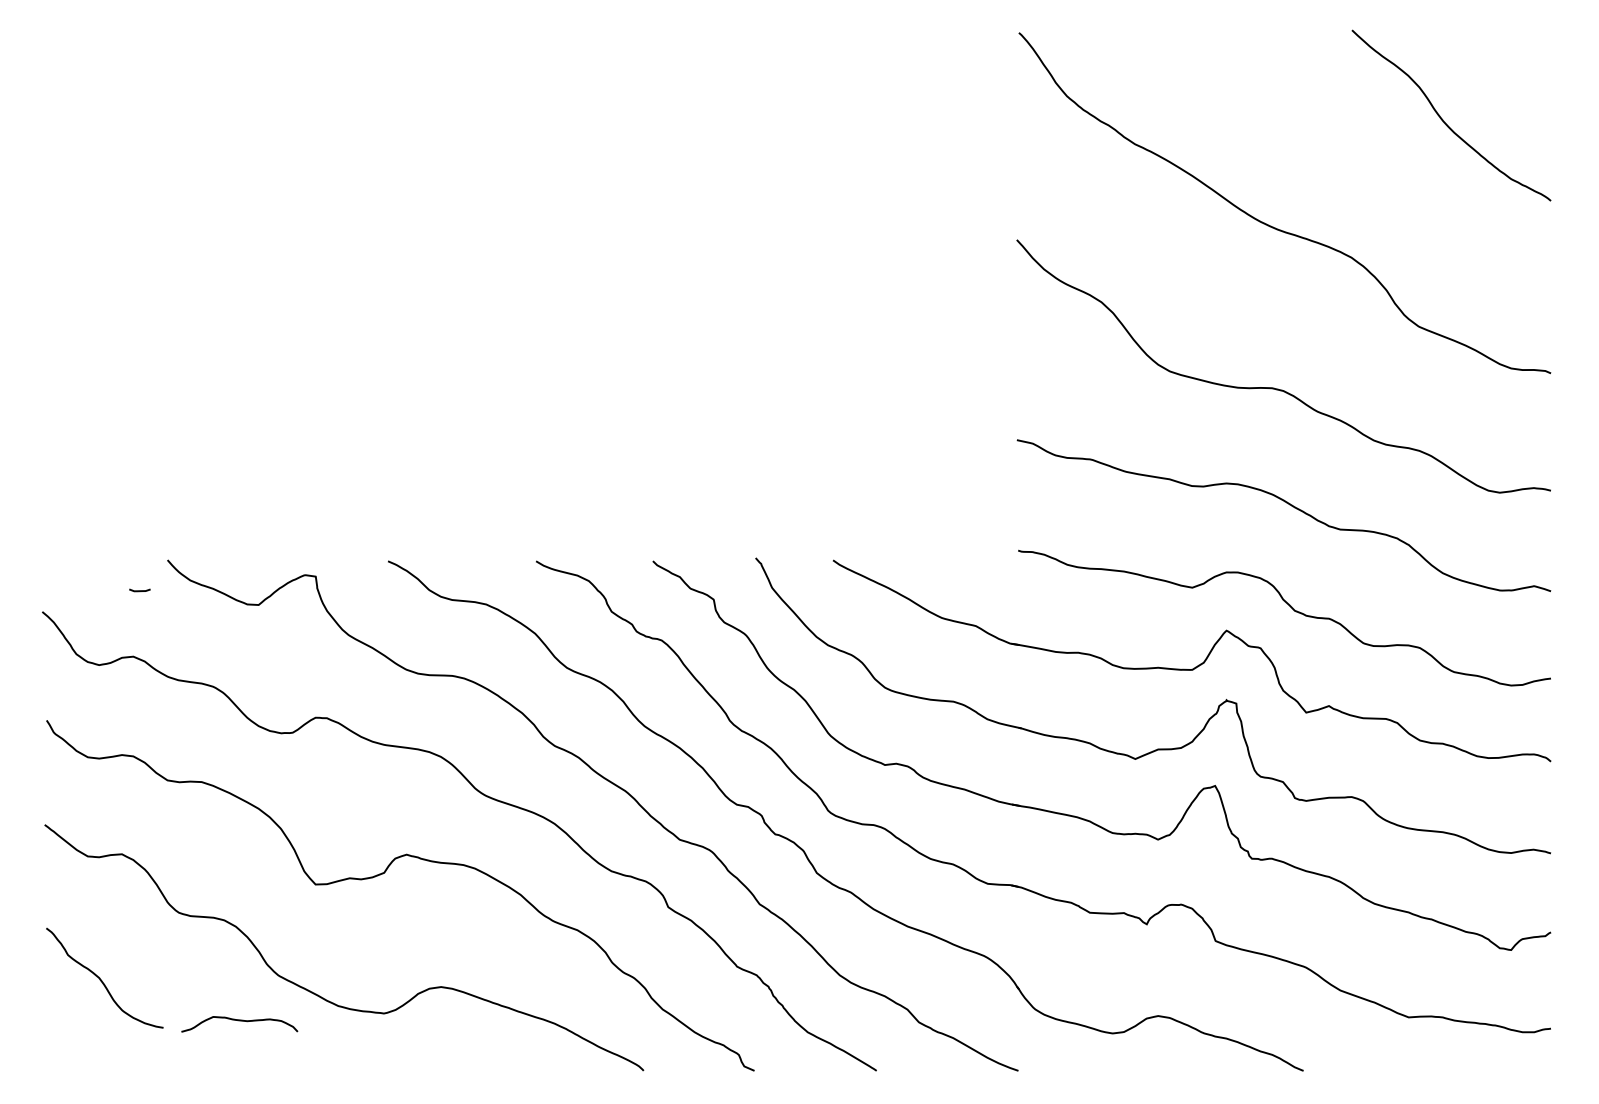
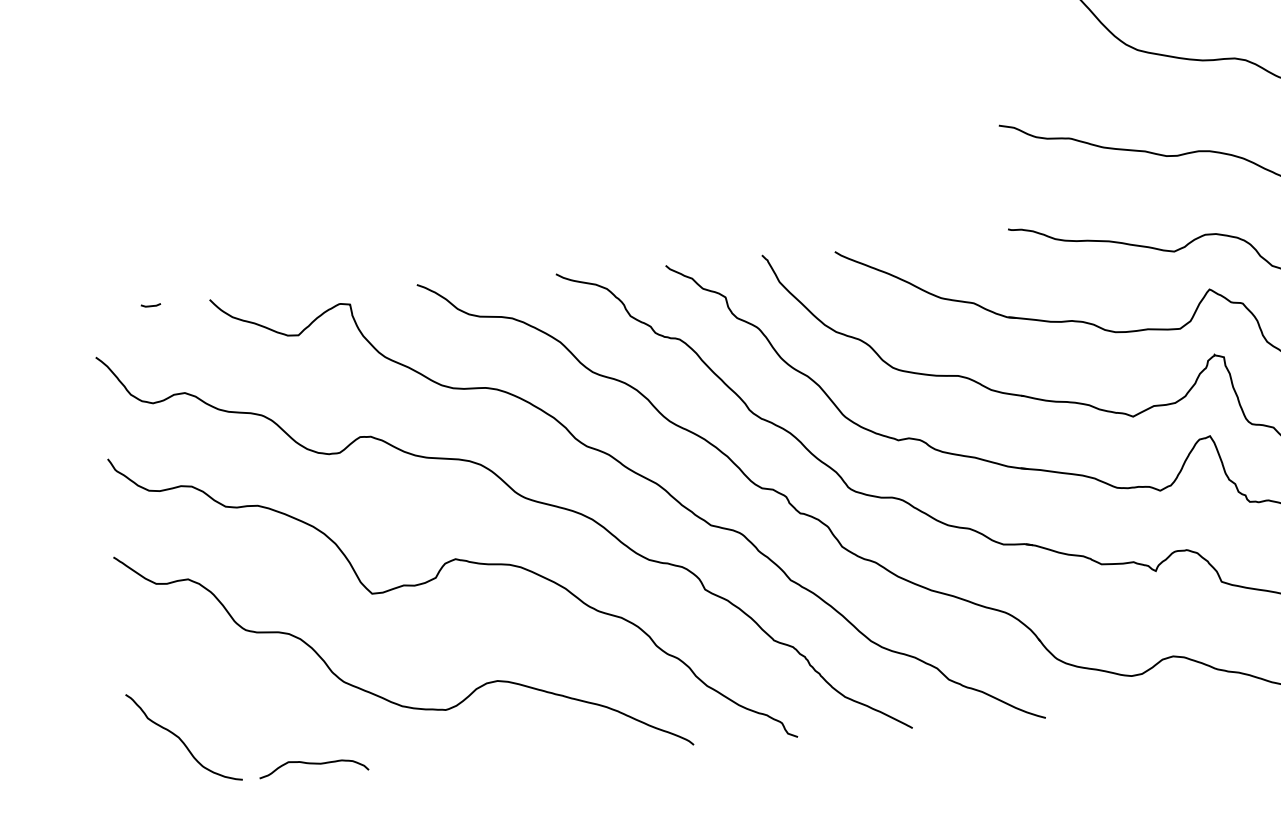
curve: (139, 590) -> (150, 305), moved
curve: (101, 979) -> (181, 738), moved
curve: (239, 1021) -> (313, 764), moved

